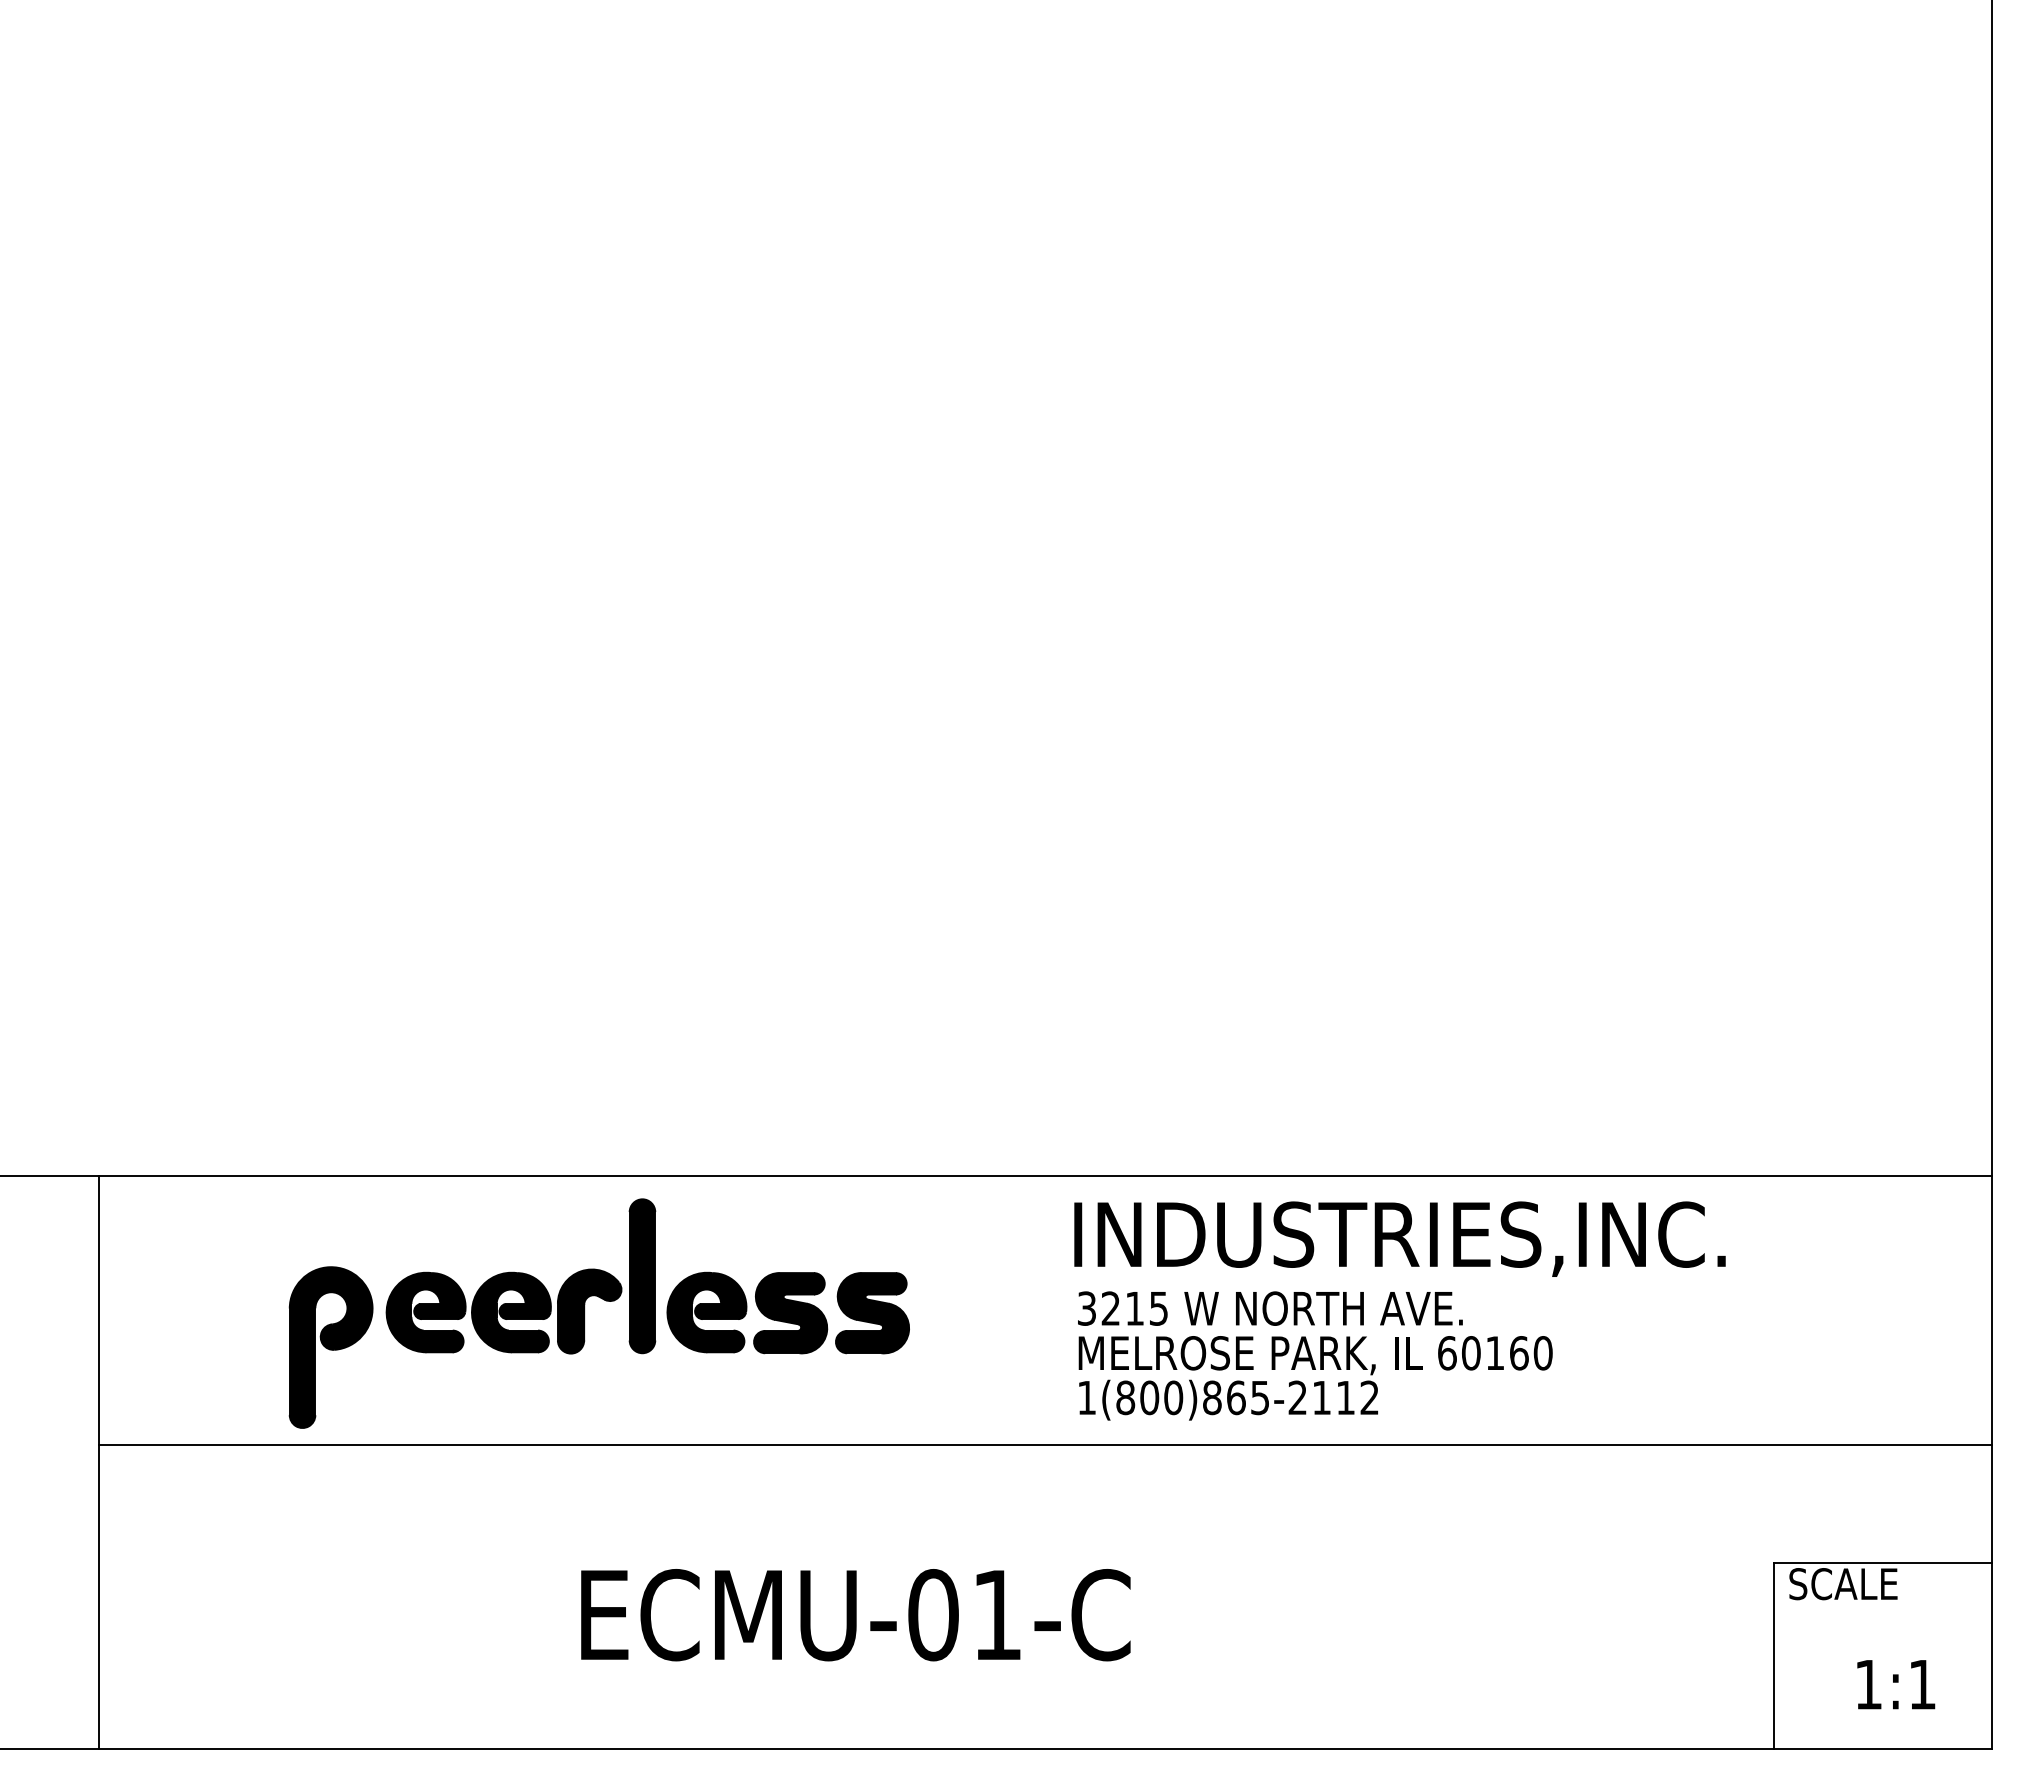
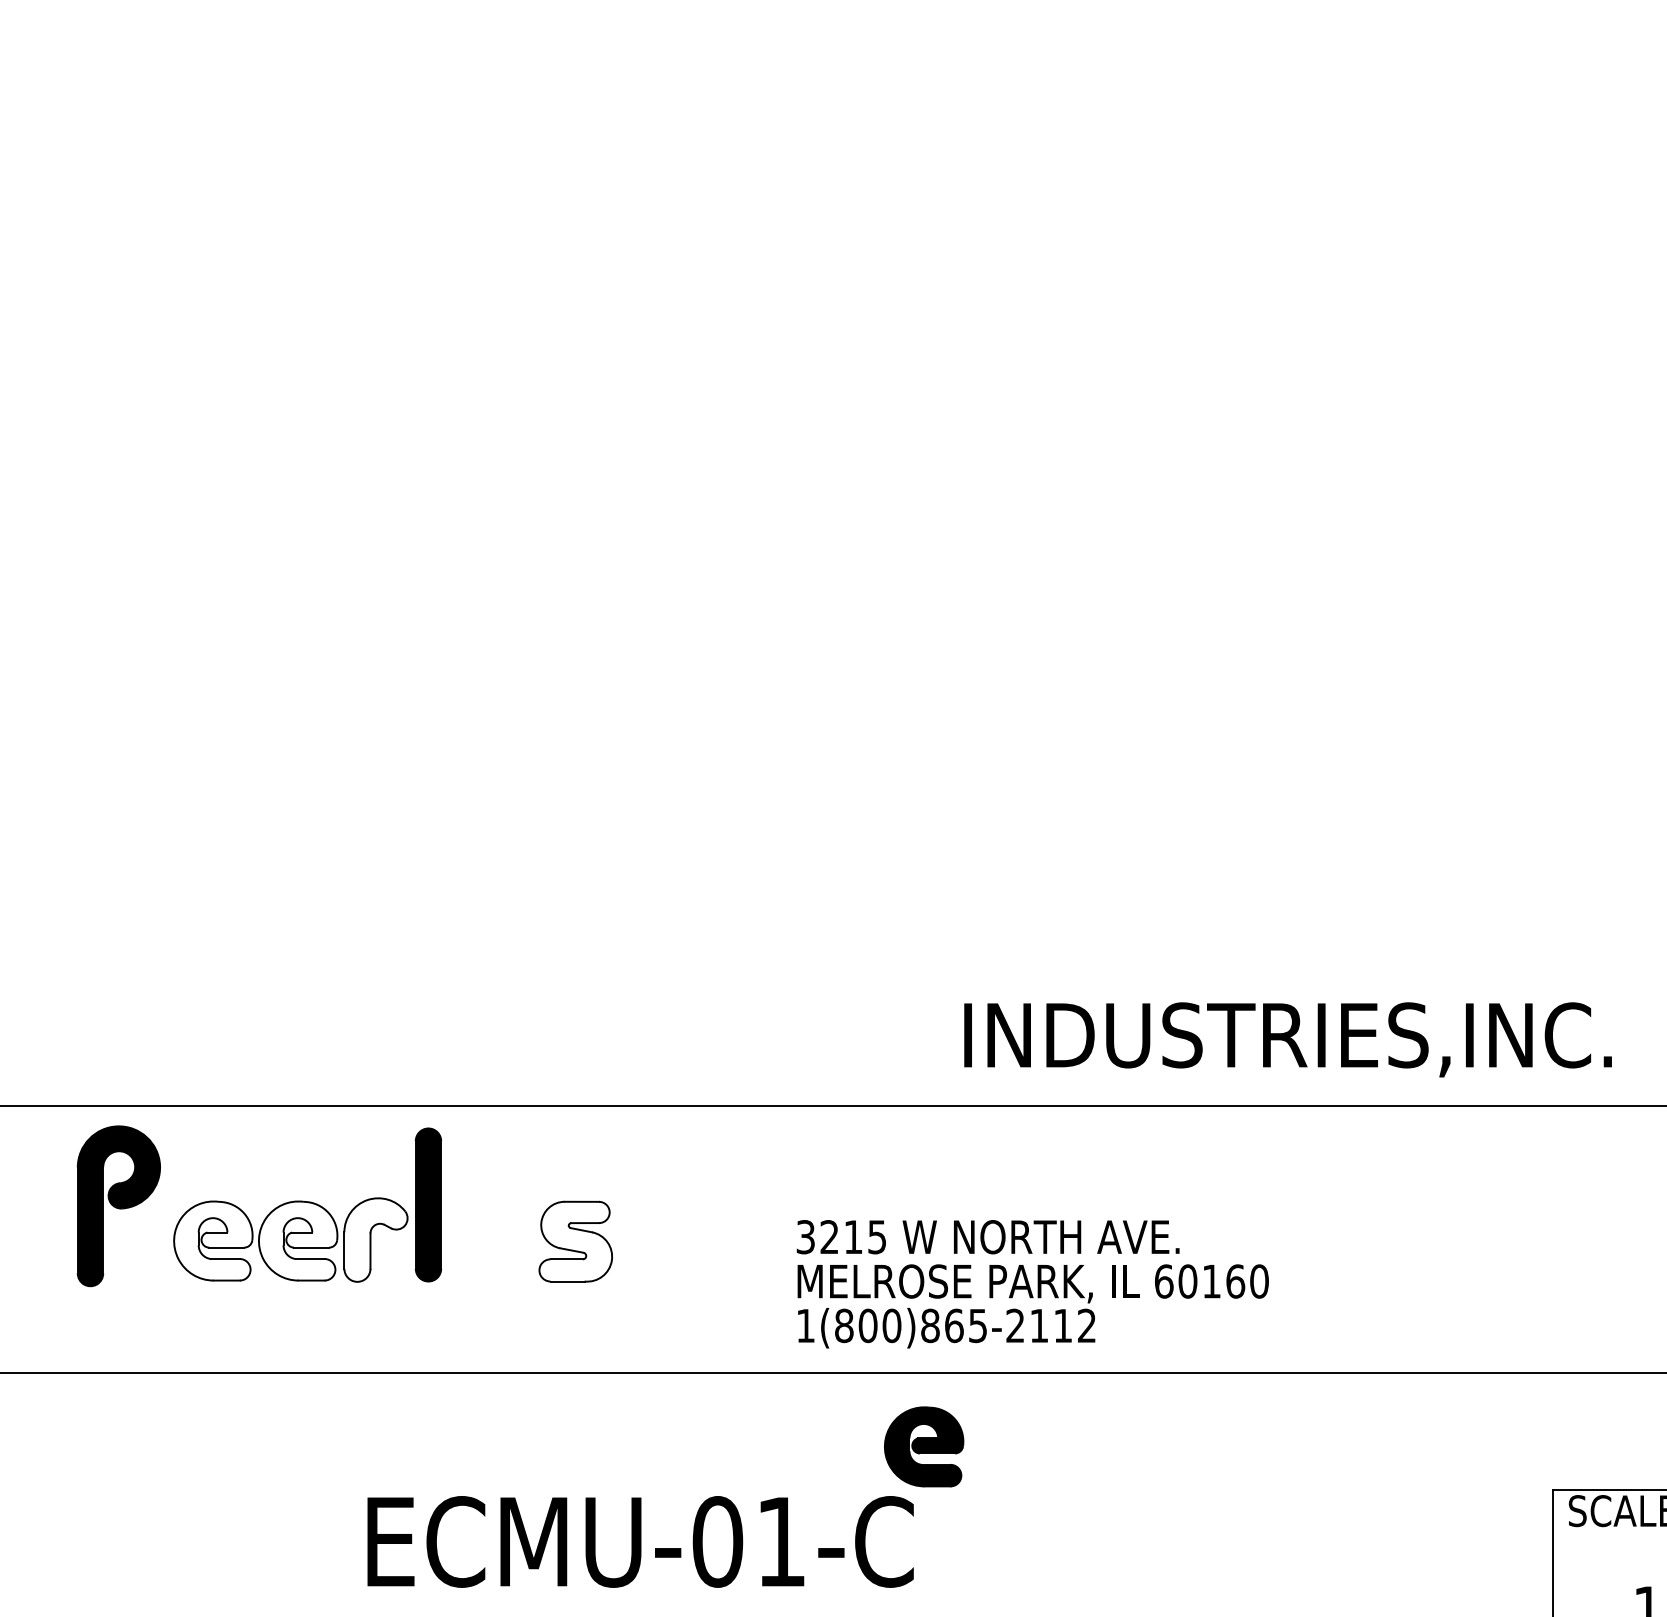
text: (1399, 1238) -> (1287, 1039), moved
fill: (589, 1311) -> (375, 1240), removed
fill: (425, 1312) -> (212, 1241), removed
fill: (511, 1312) -> (298, 1241), removed
part: (706, 1312) -> (923, 1446), moved
fill: (790, 1313) -> (575, 1242), removed
part: (872, 1313) -> (657, 1242), removed
part: (330, 1347) -> (118, 1206), moved
text: (1315, 1355) -> (1033, 1283), moved

